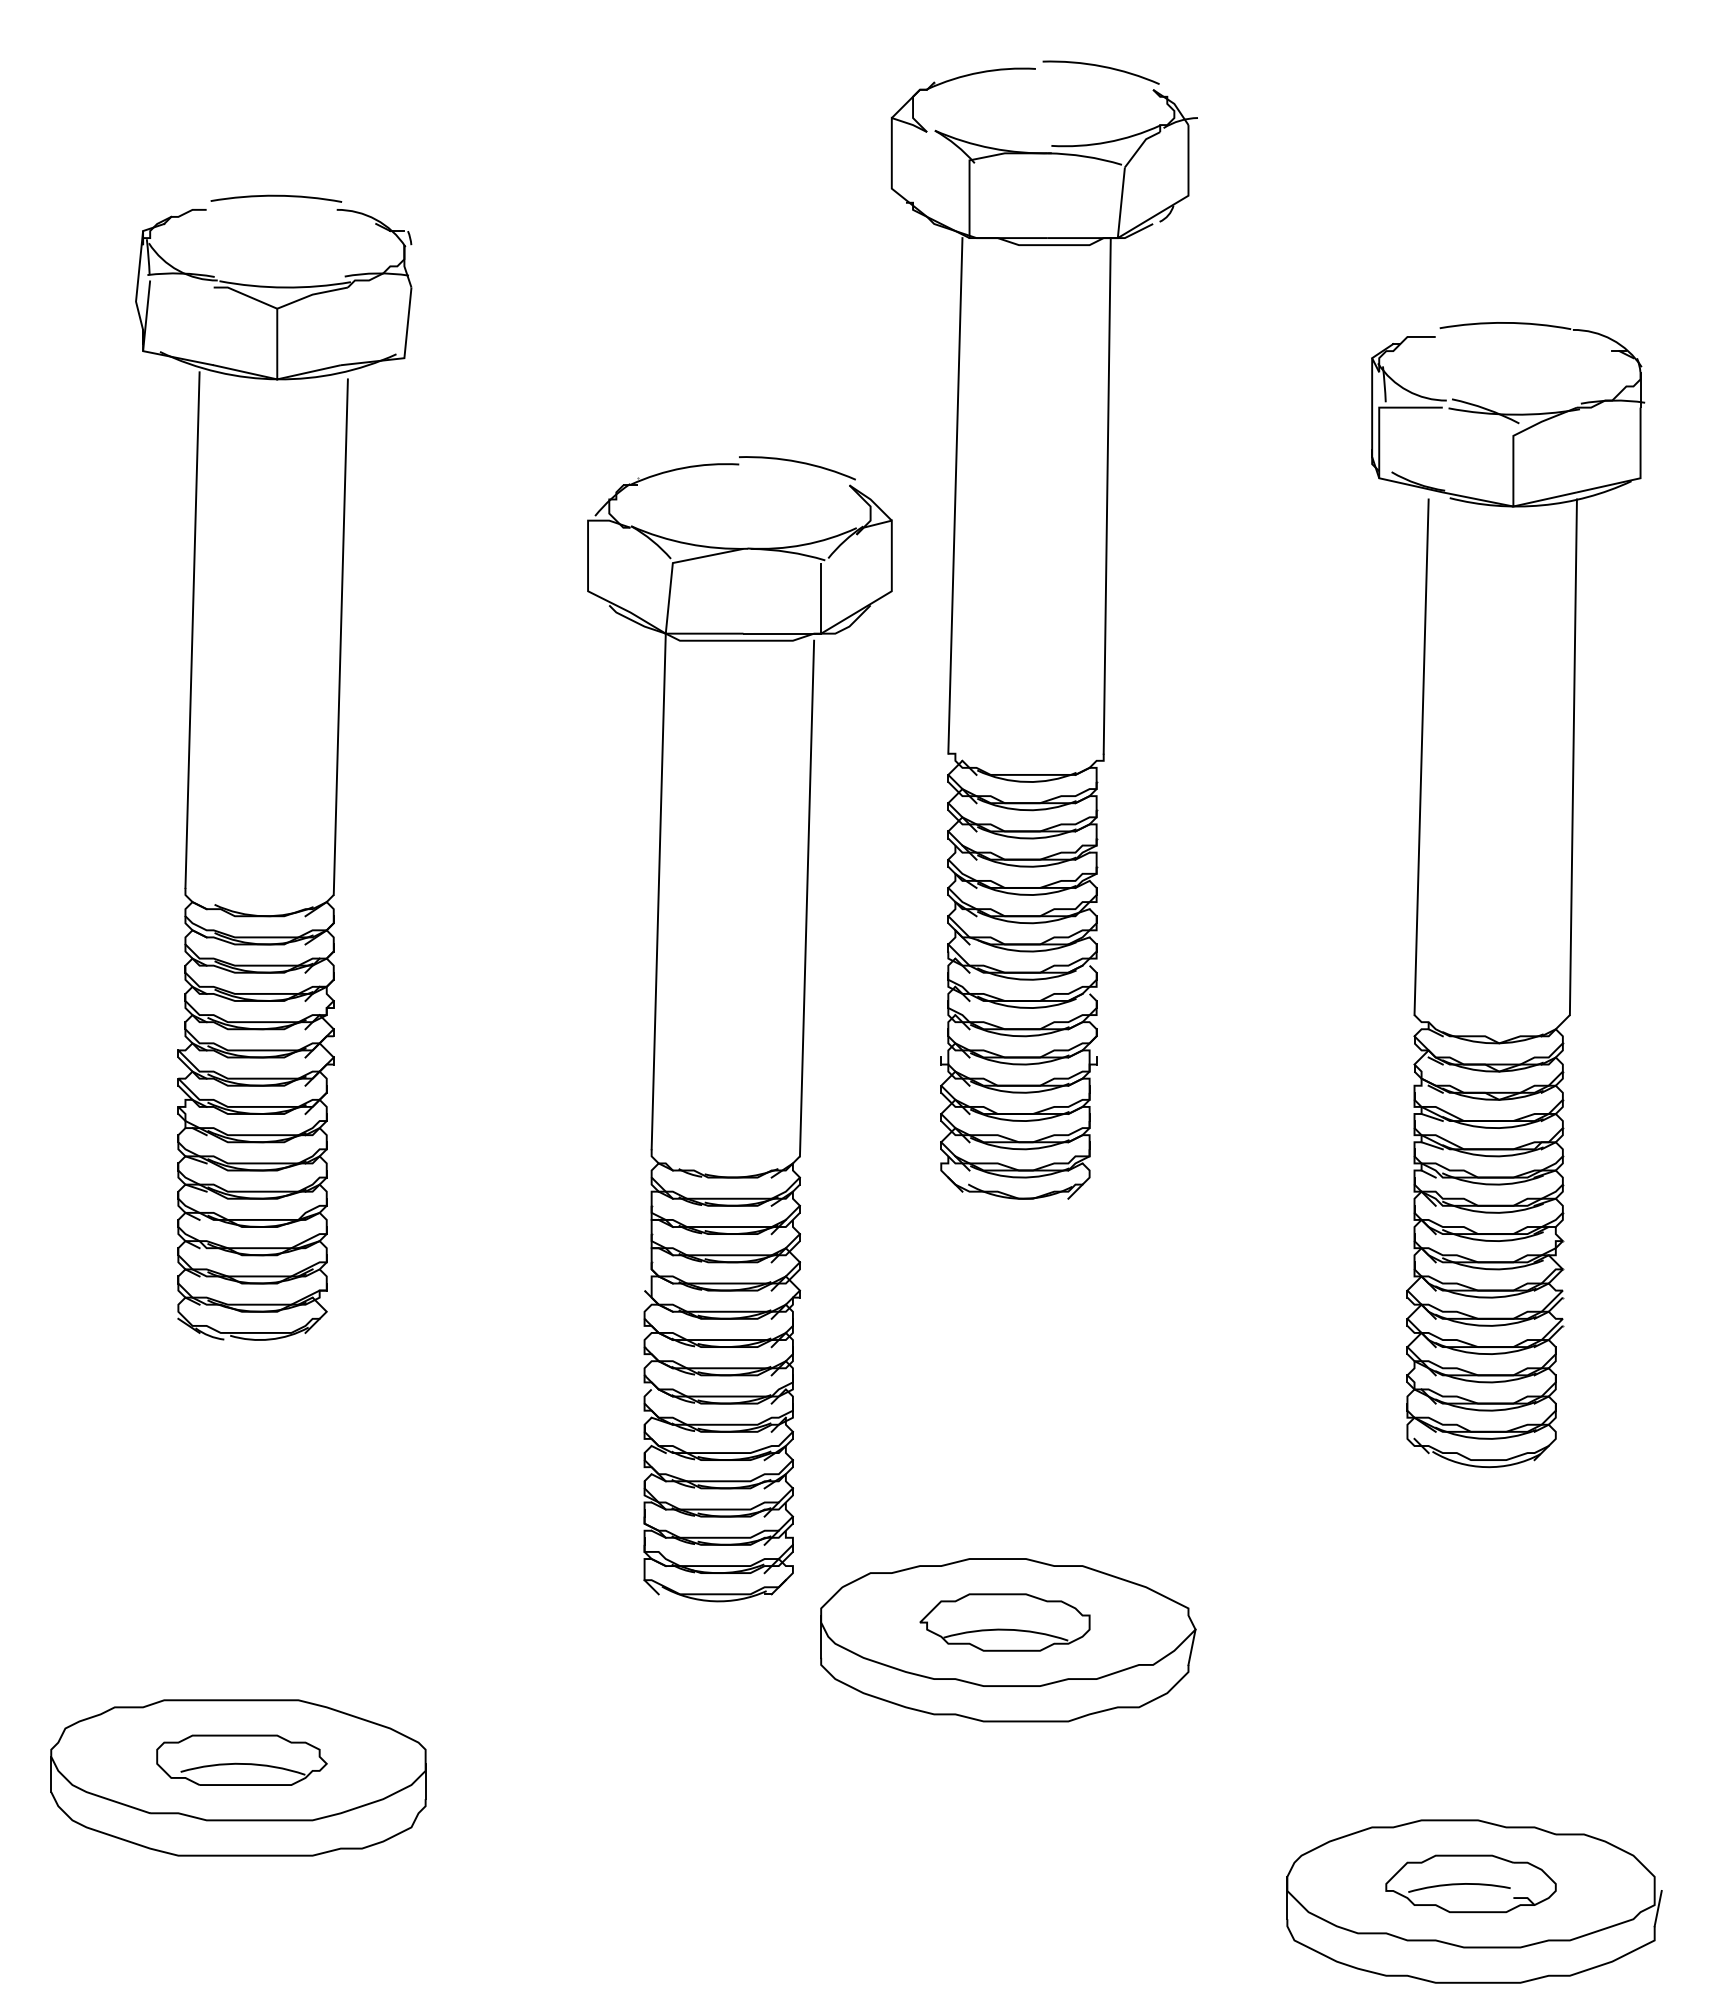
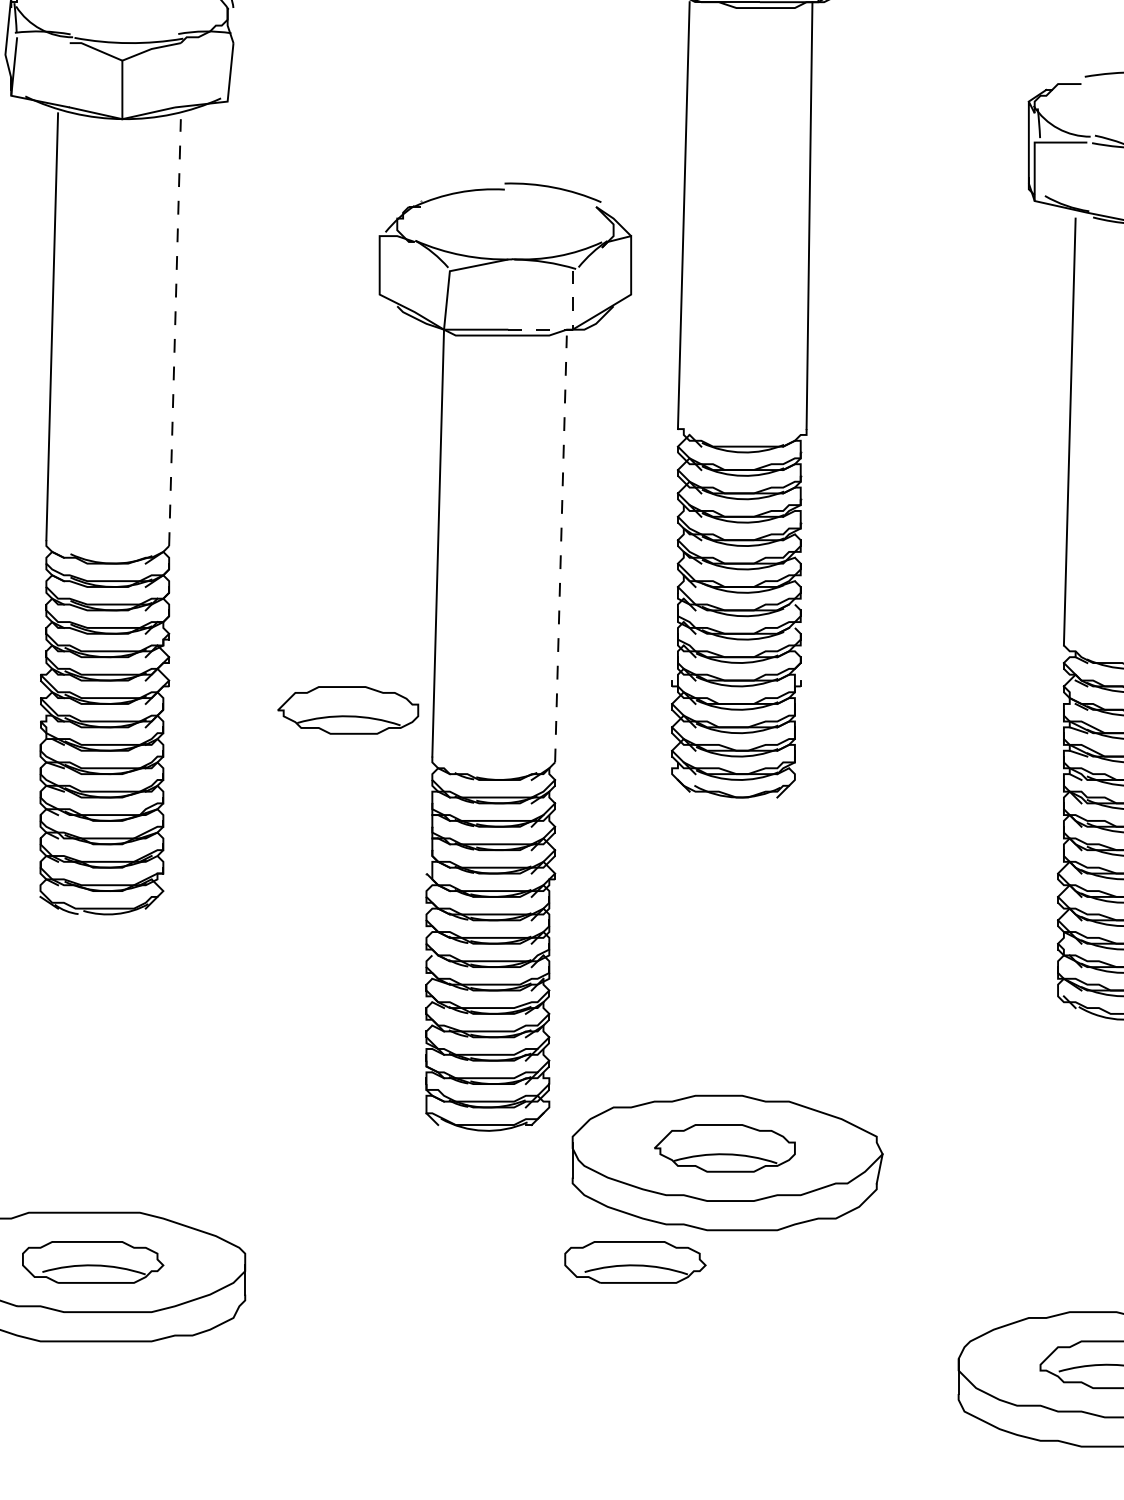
line: (818, 633) -> (570, 329), solid -> dashed
line: (340, 637) -> (174, 332), solid -> dashed
line: (807, 898) -> (561, 548), solid -> dashed
part: (549, 1093) -> (347, 710), added
part: (896, 1759) -> (635, 1261), added

